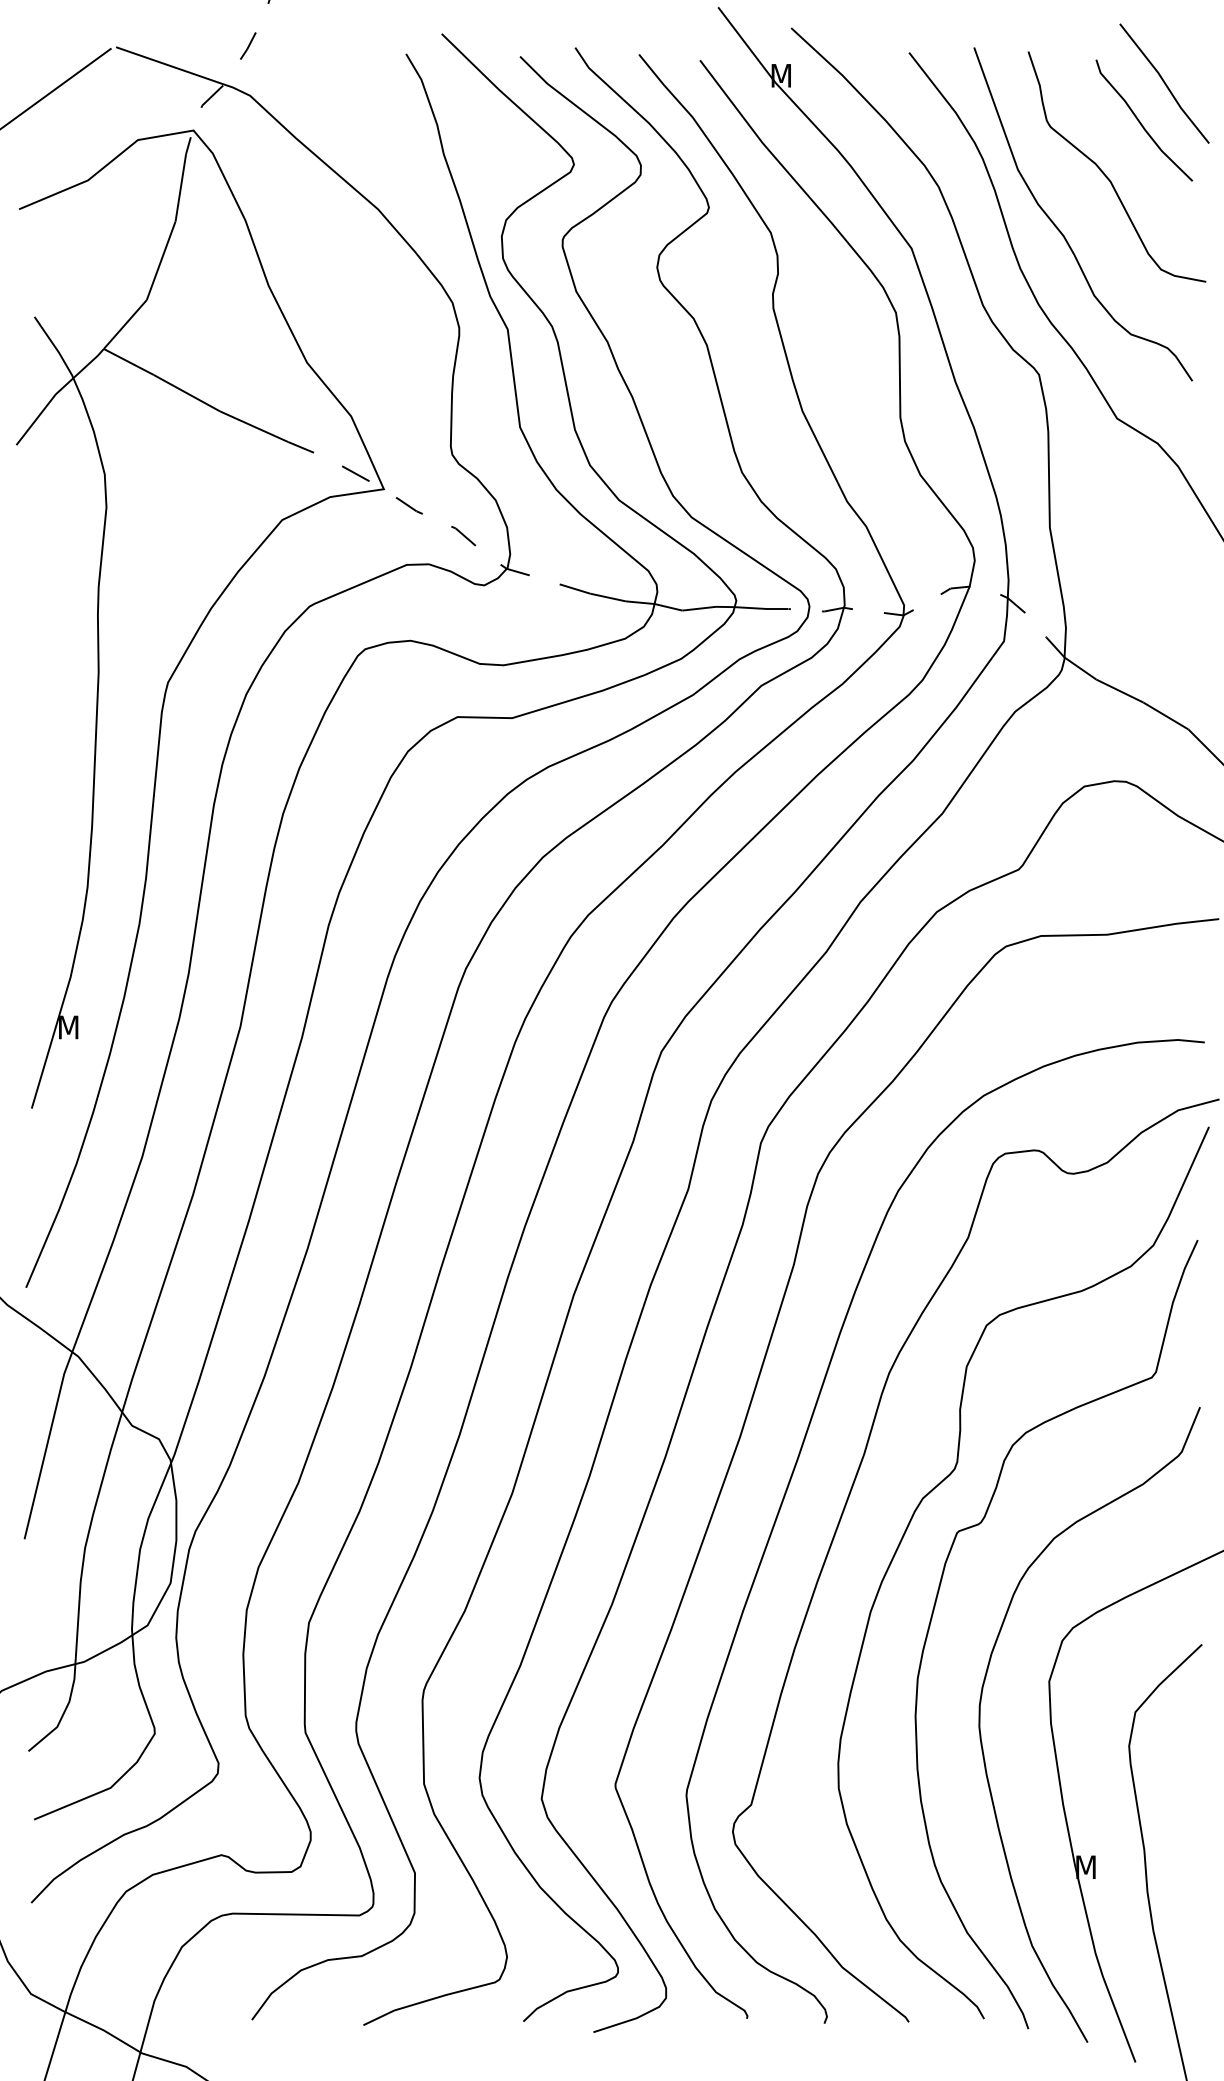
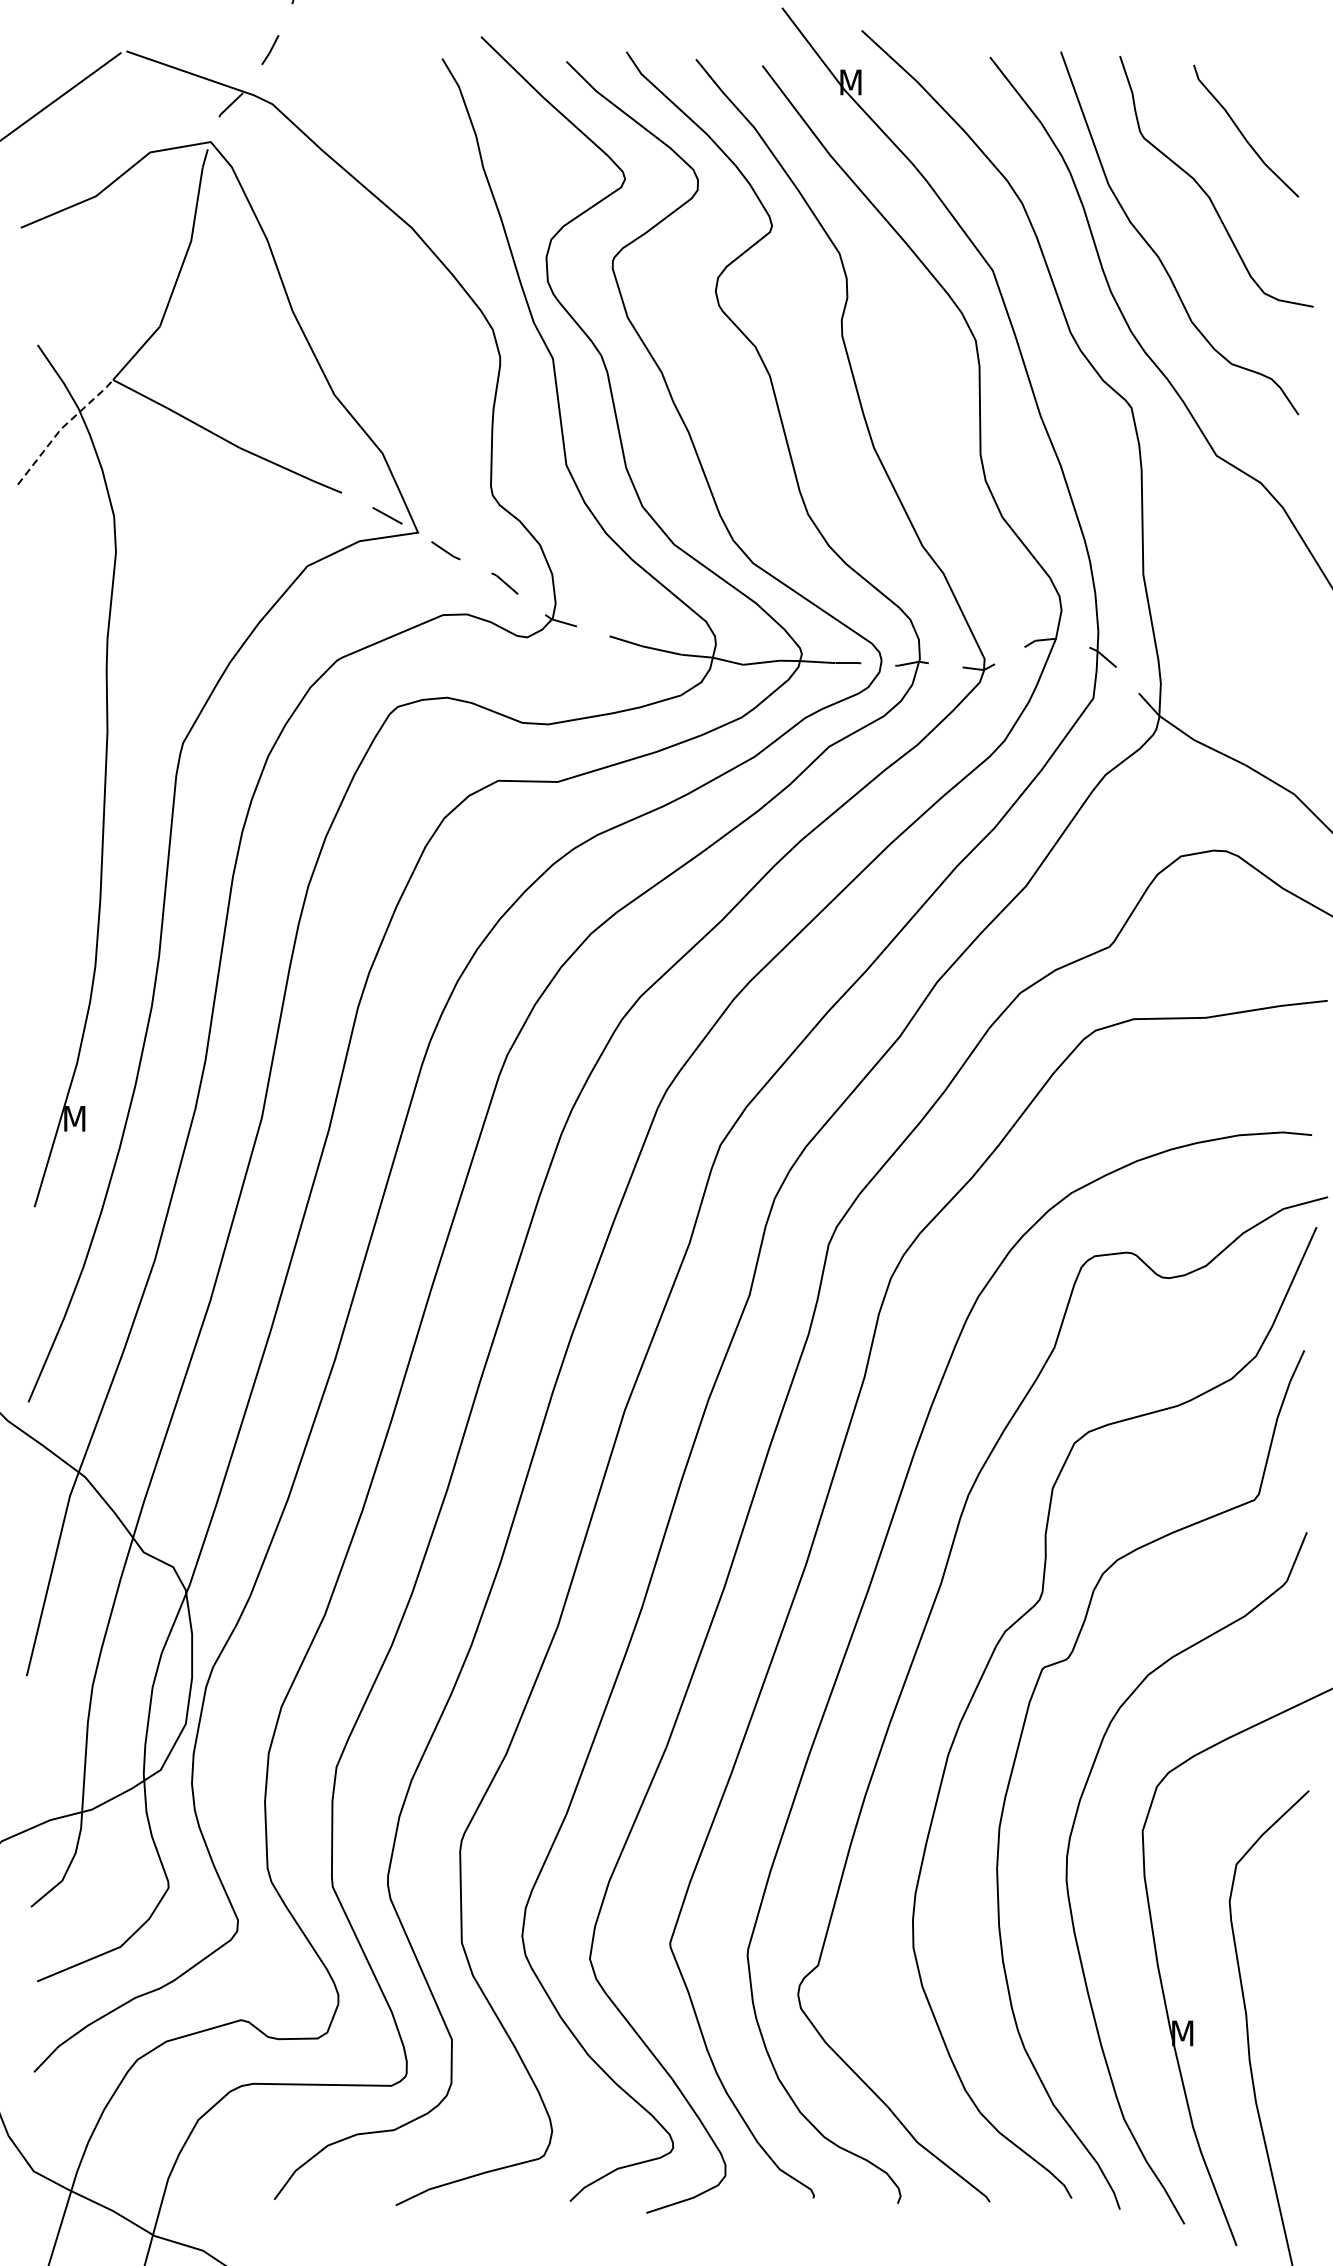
line: (1164, 83) -> (1268, 90), removed
line: (56, 393) -> (61, 428), solid -> dashed

